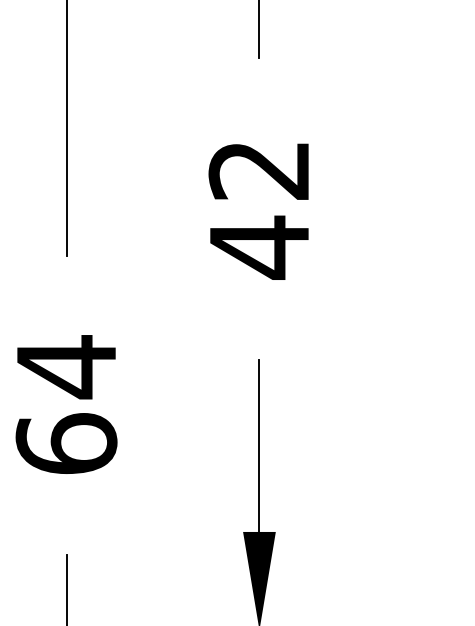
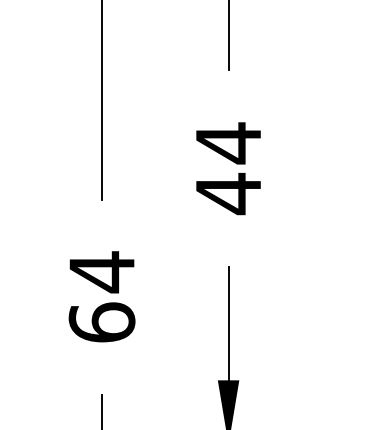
text: (257, 170) -> (227, 143), 42 -> 44

